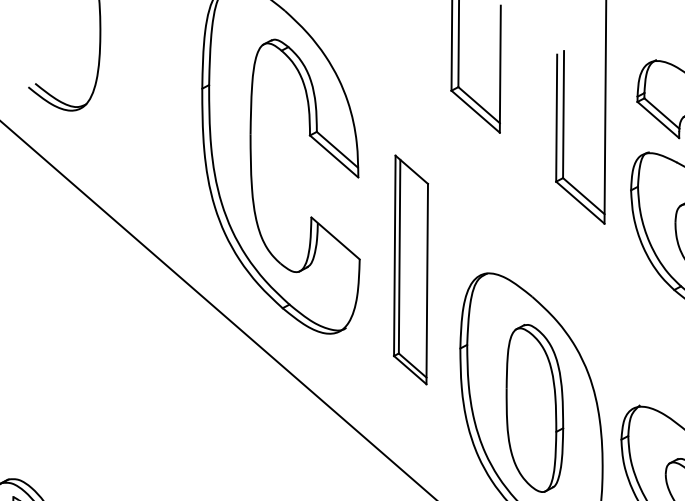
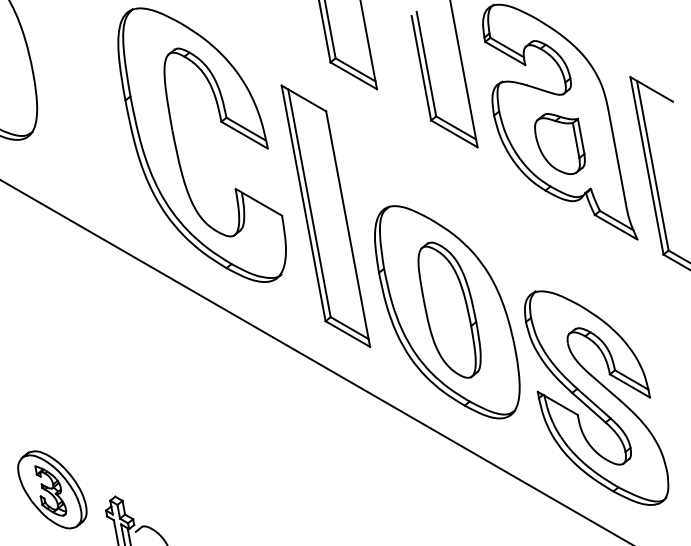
part: (410, 269) -> (325, 215), size x1.43

